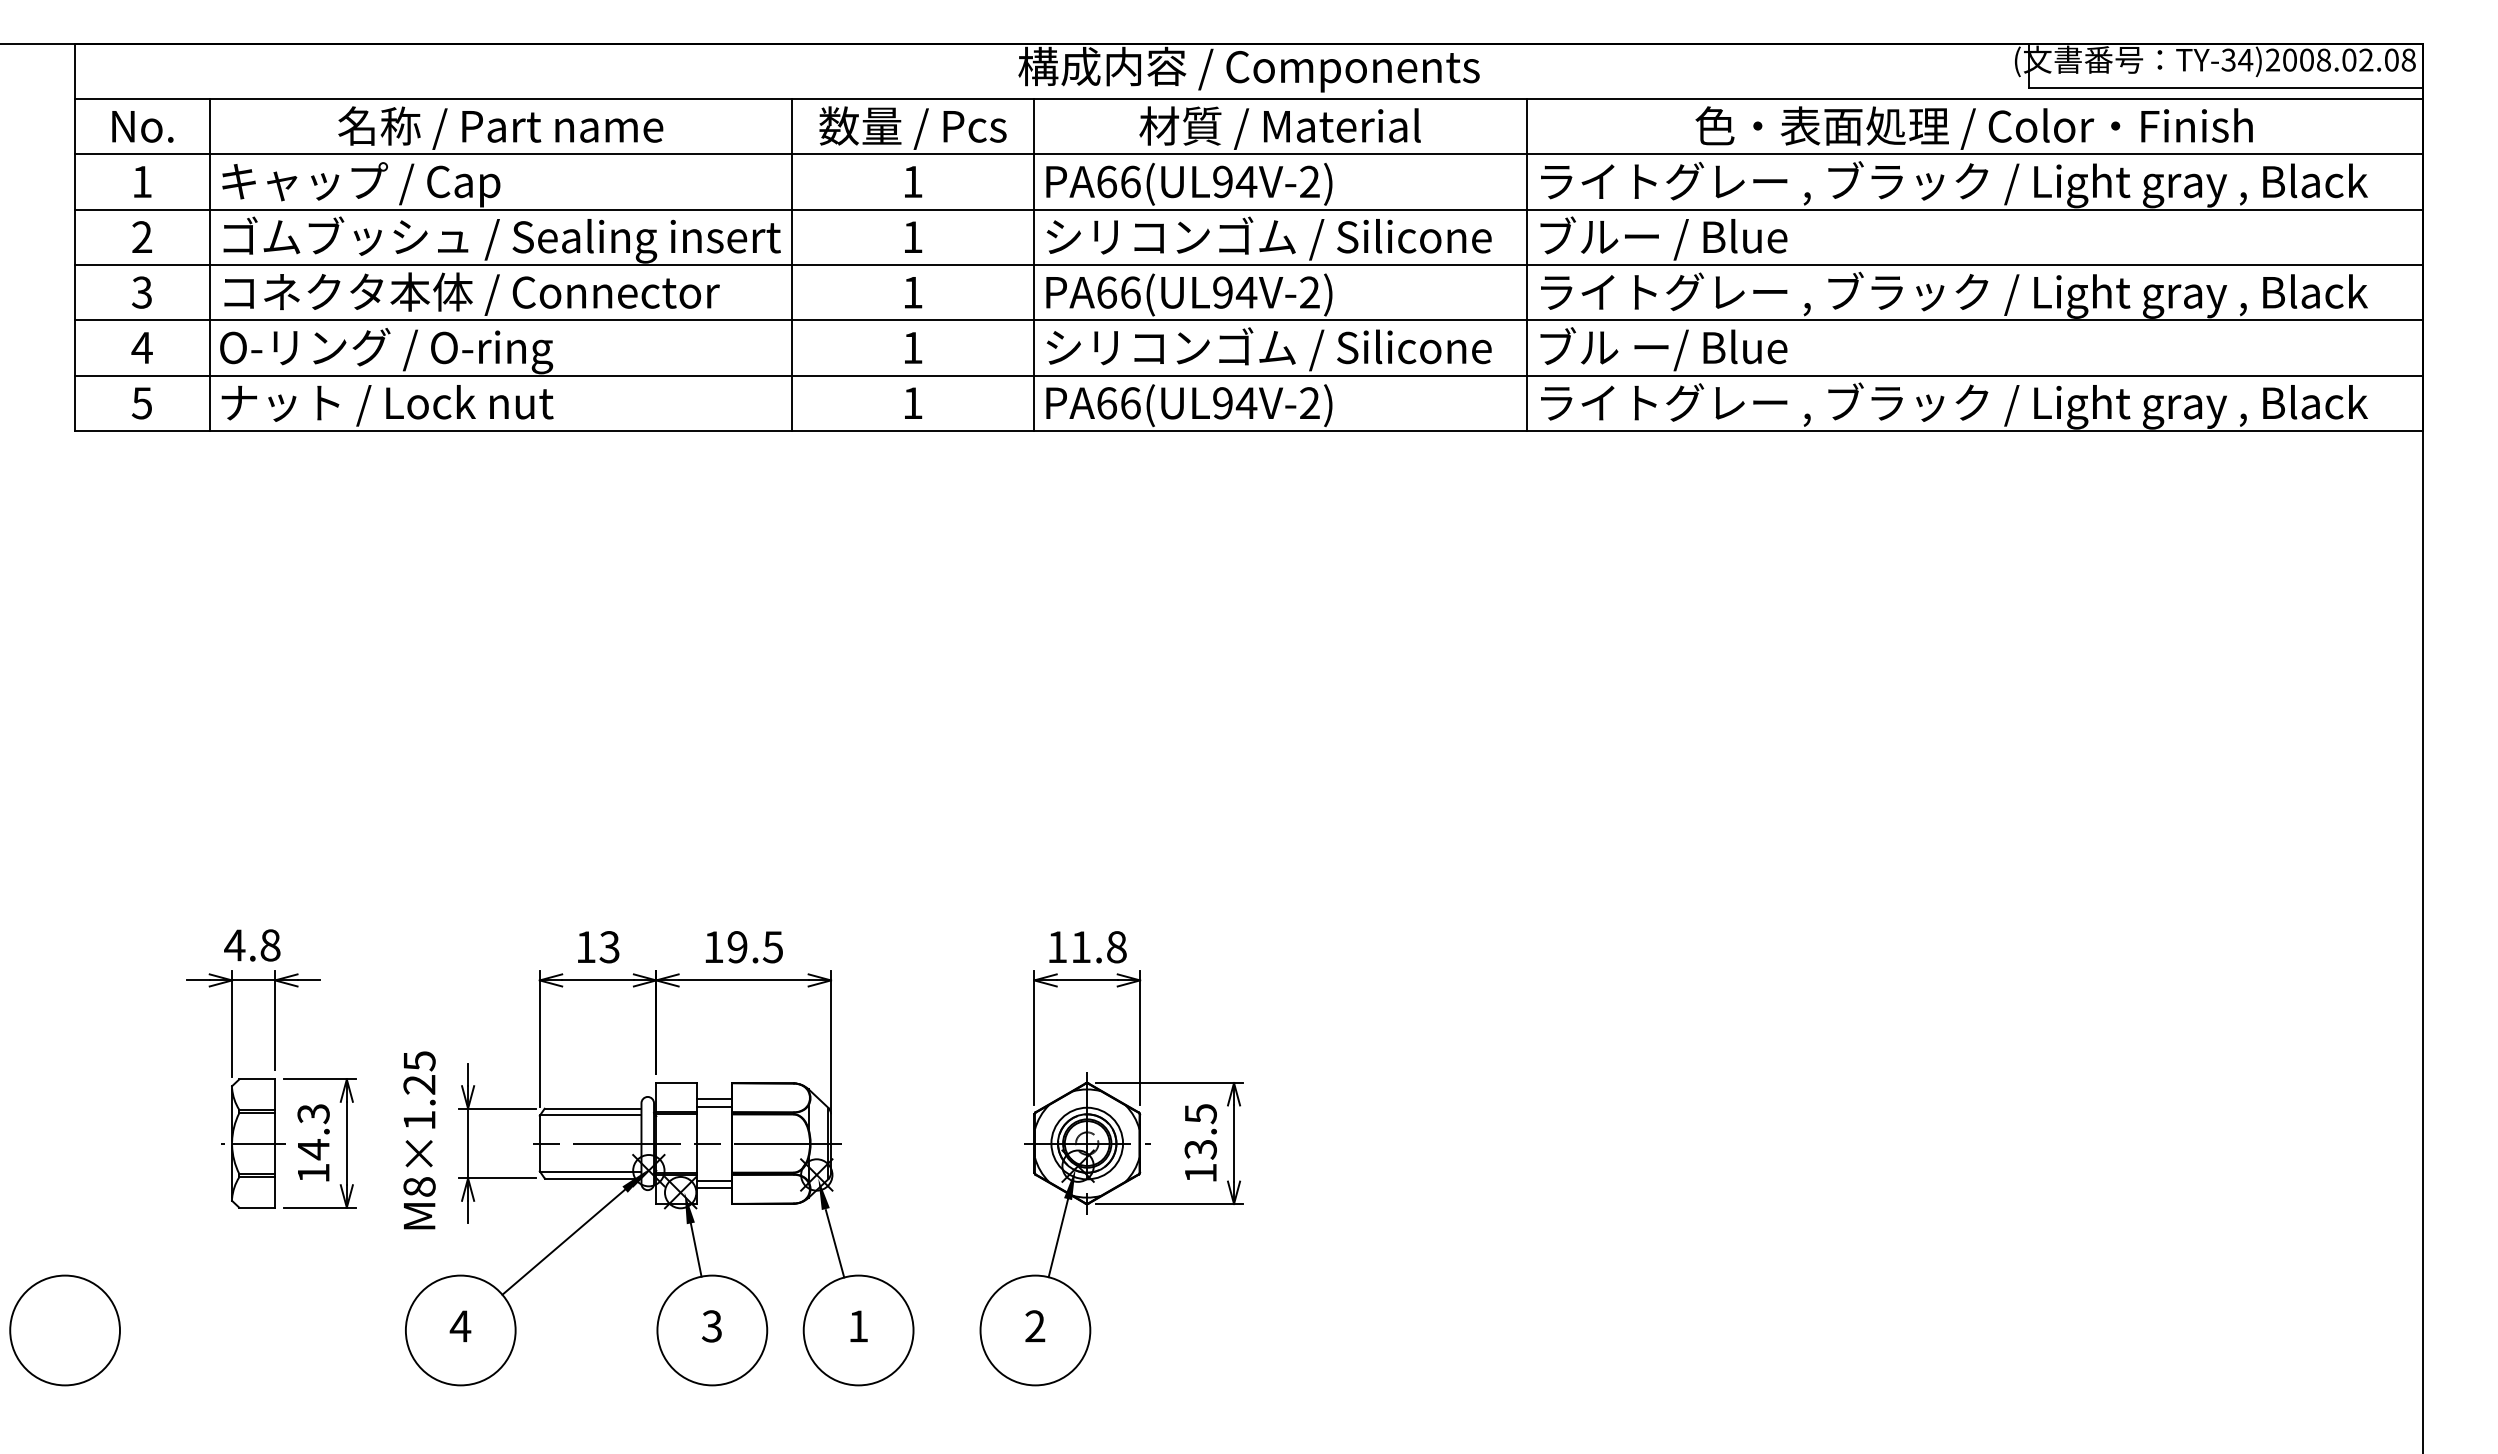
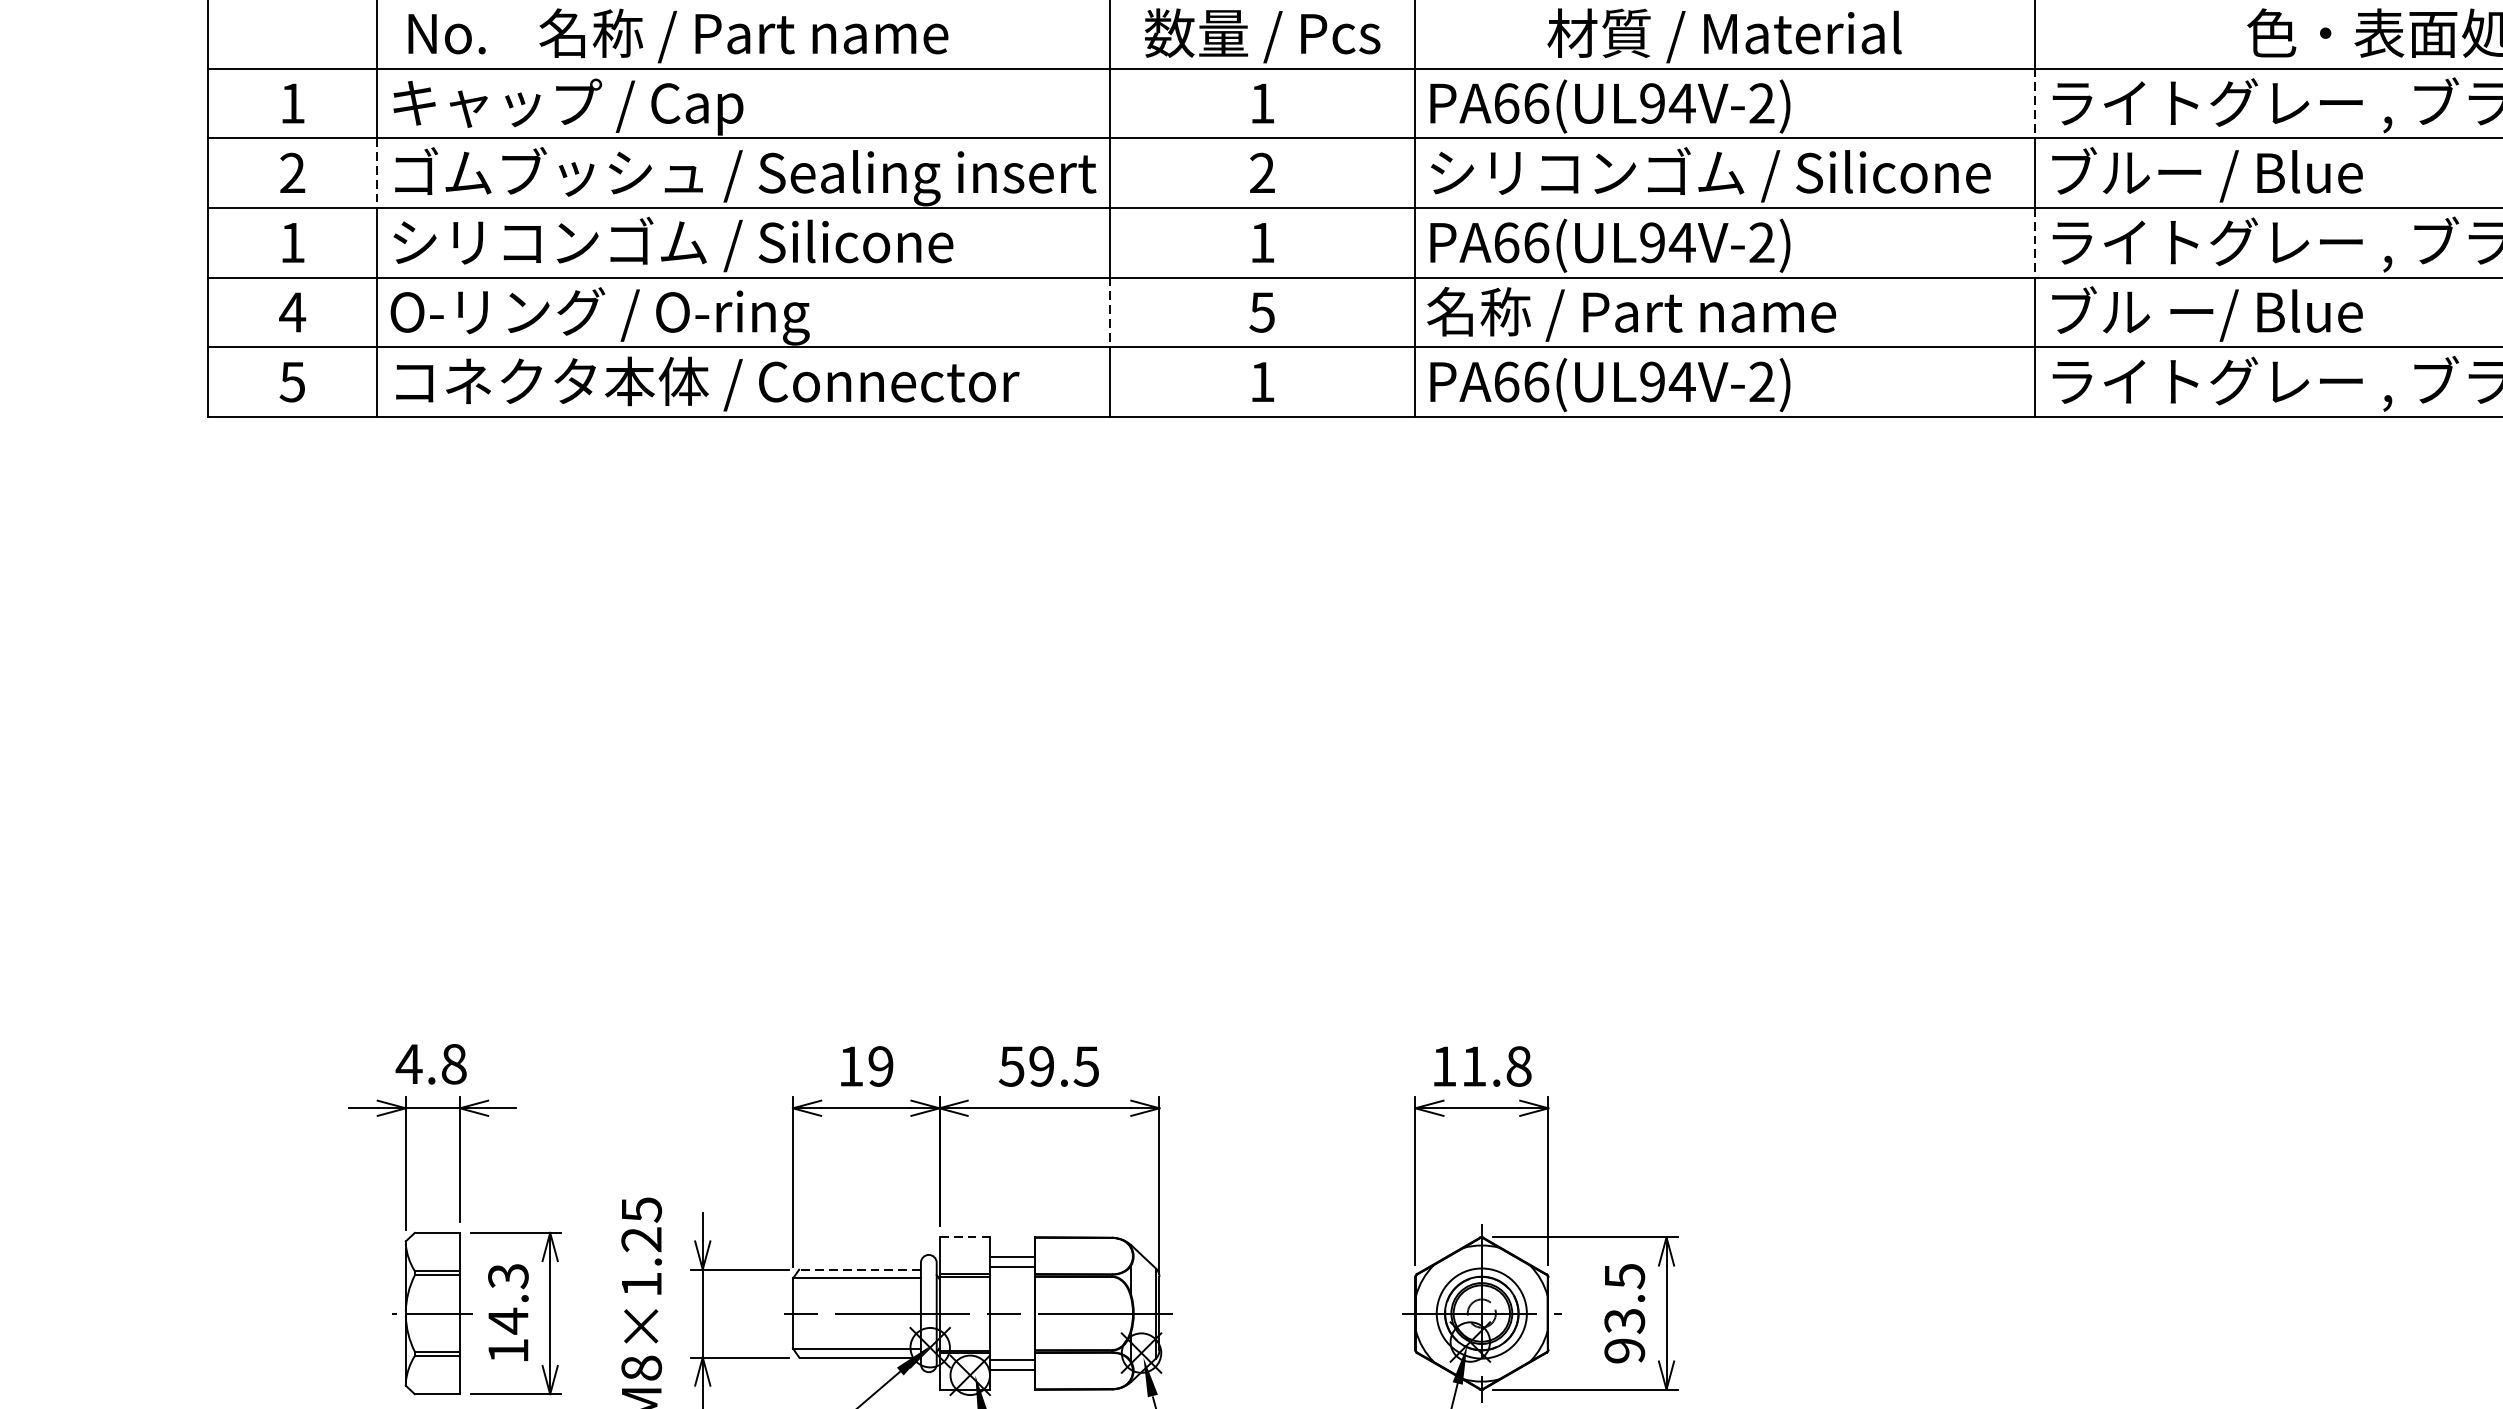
text: (142, 126) -> (446, 33), moved
line: (1526, 181) -> (2034, 103), solid -> dashed
text: (912, 236) -> (1261, 172), 1 -> 2
line: (209, 237) -> (377, 173), solid -> dashed
text: (470, 291) -> (705, 241), コネクタ本体 / Connector -> シリコンゴム / Silicone
text: (141, 292) -> (291, 242), 3 -> 1
line: (1526, 292) -> (2034, 242), solid -> dashed
line: (792, 347) -> (1110, 311), solid -> dashed
text: (912, 348) -> (1261, 313), 1 -> 5
text: (1267, 349) -> (1708, 314), シリコンゴム / Silicone -> 名称 / Part name
text: (470, 404) -> (705, 383), ナット / Lock nut -> コネクタ本体 / Connector
text: (609, 947) -> (880, 1066), 13 -> 19
text: (713, 947) -> (1011, 1066), 19.5 -> 59.5
line: (675, 1083) -> (963, 1237), solid -> dashed
line: (592, 1108) -> (859, 1269), solid -> dashed
text: (1200, 1173) -> (1624, 1351), 13.5 -> 93.5

